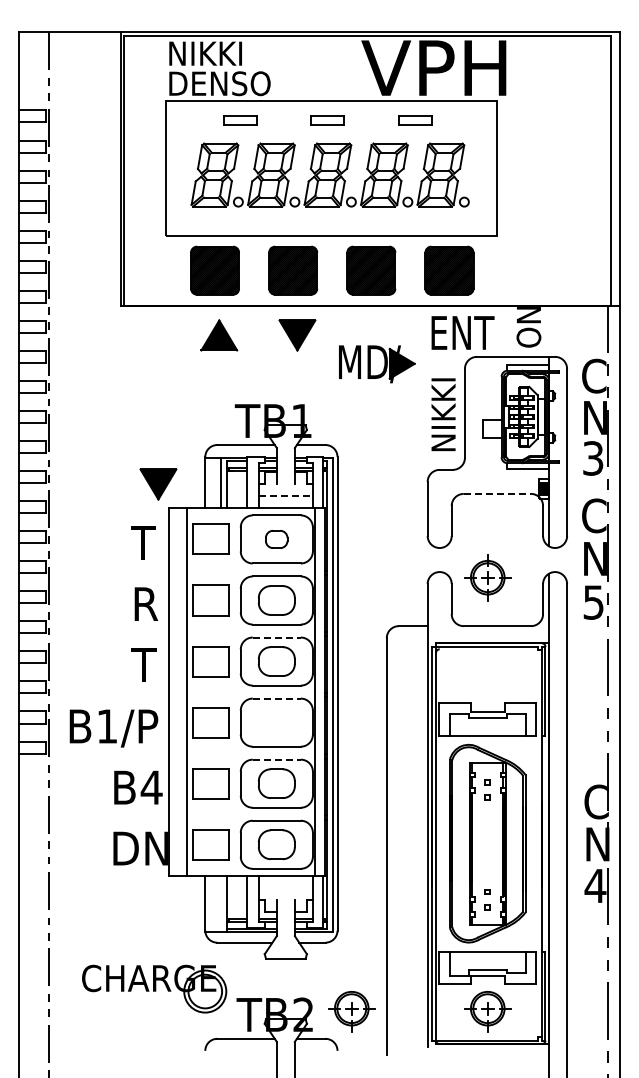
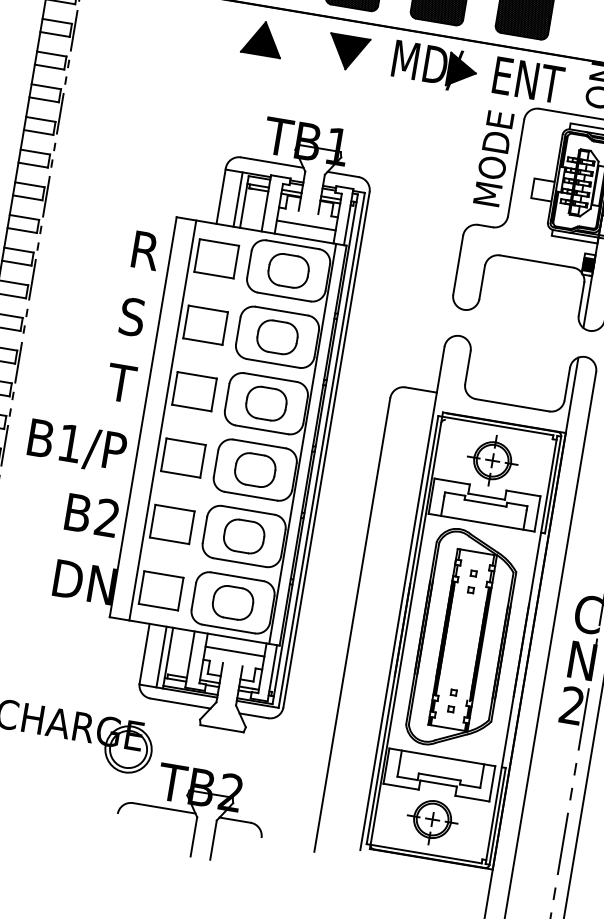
part: (377, 364) -> (435, 67), moved
text: (443, 406) -> (494, 156), NIKKI -> MODE
part: (158, 484) -> (169, 189), removed
line: (497, 493) -> (536, 261), dashed -> solid
line: (286, 496) -> (306, 225), dashed -> solid
part: (276, 539) -> (288, 270), size x1.67
text: (144, 542) -> (144, 250), T -> R
part: (487, 577) -> (492, 460), moved
text: (145, 603) -> (134, 316), R -> S
line: (277, 637) -> (271, 377), dashed -> solid
line: (277, 698) -> (260, 443), dashed -> solid
part: (276, 722) -> (254, 469), added
line: (277, 759) -> (249, 510), dashed -> solid
text: (151, 787) -> (107, 517), B4 -> B2
text: (595, 885) -> (572, 705), 4 -> 2
line: (285, 888) -> (234, 652), added
line: (220, 903) -> (161, 656), added
part: (351, 1011) -> (283, 797), removed

